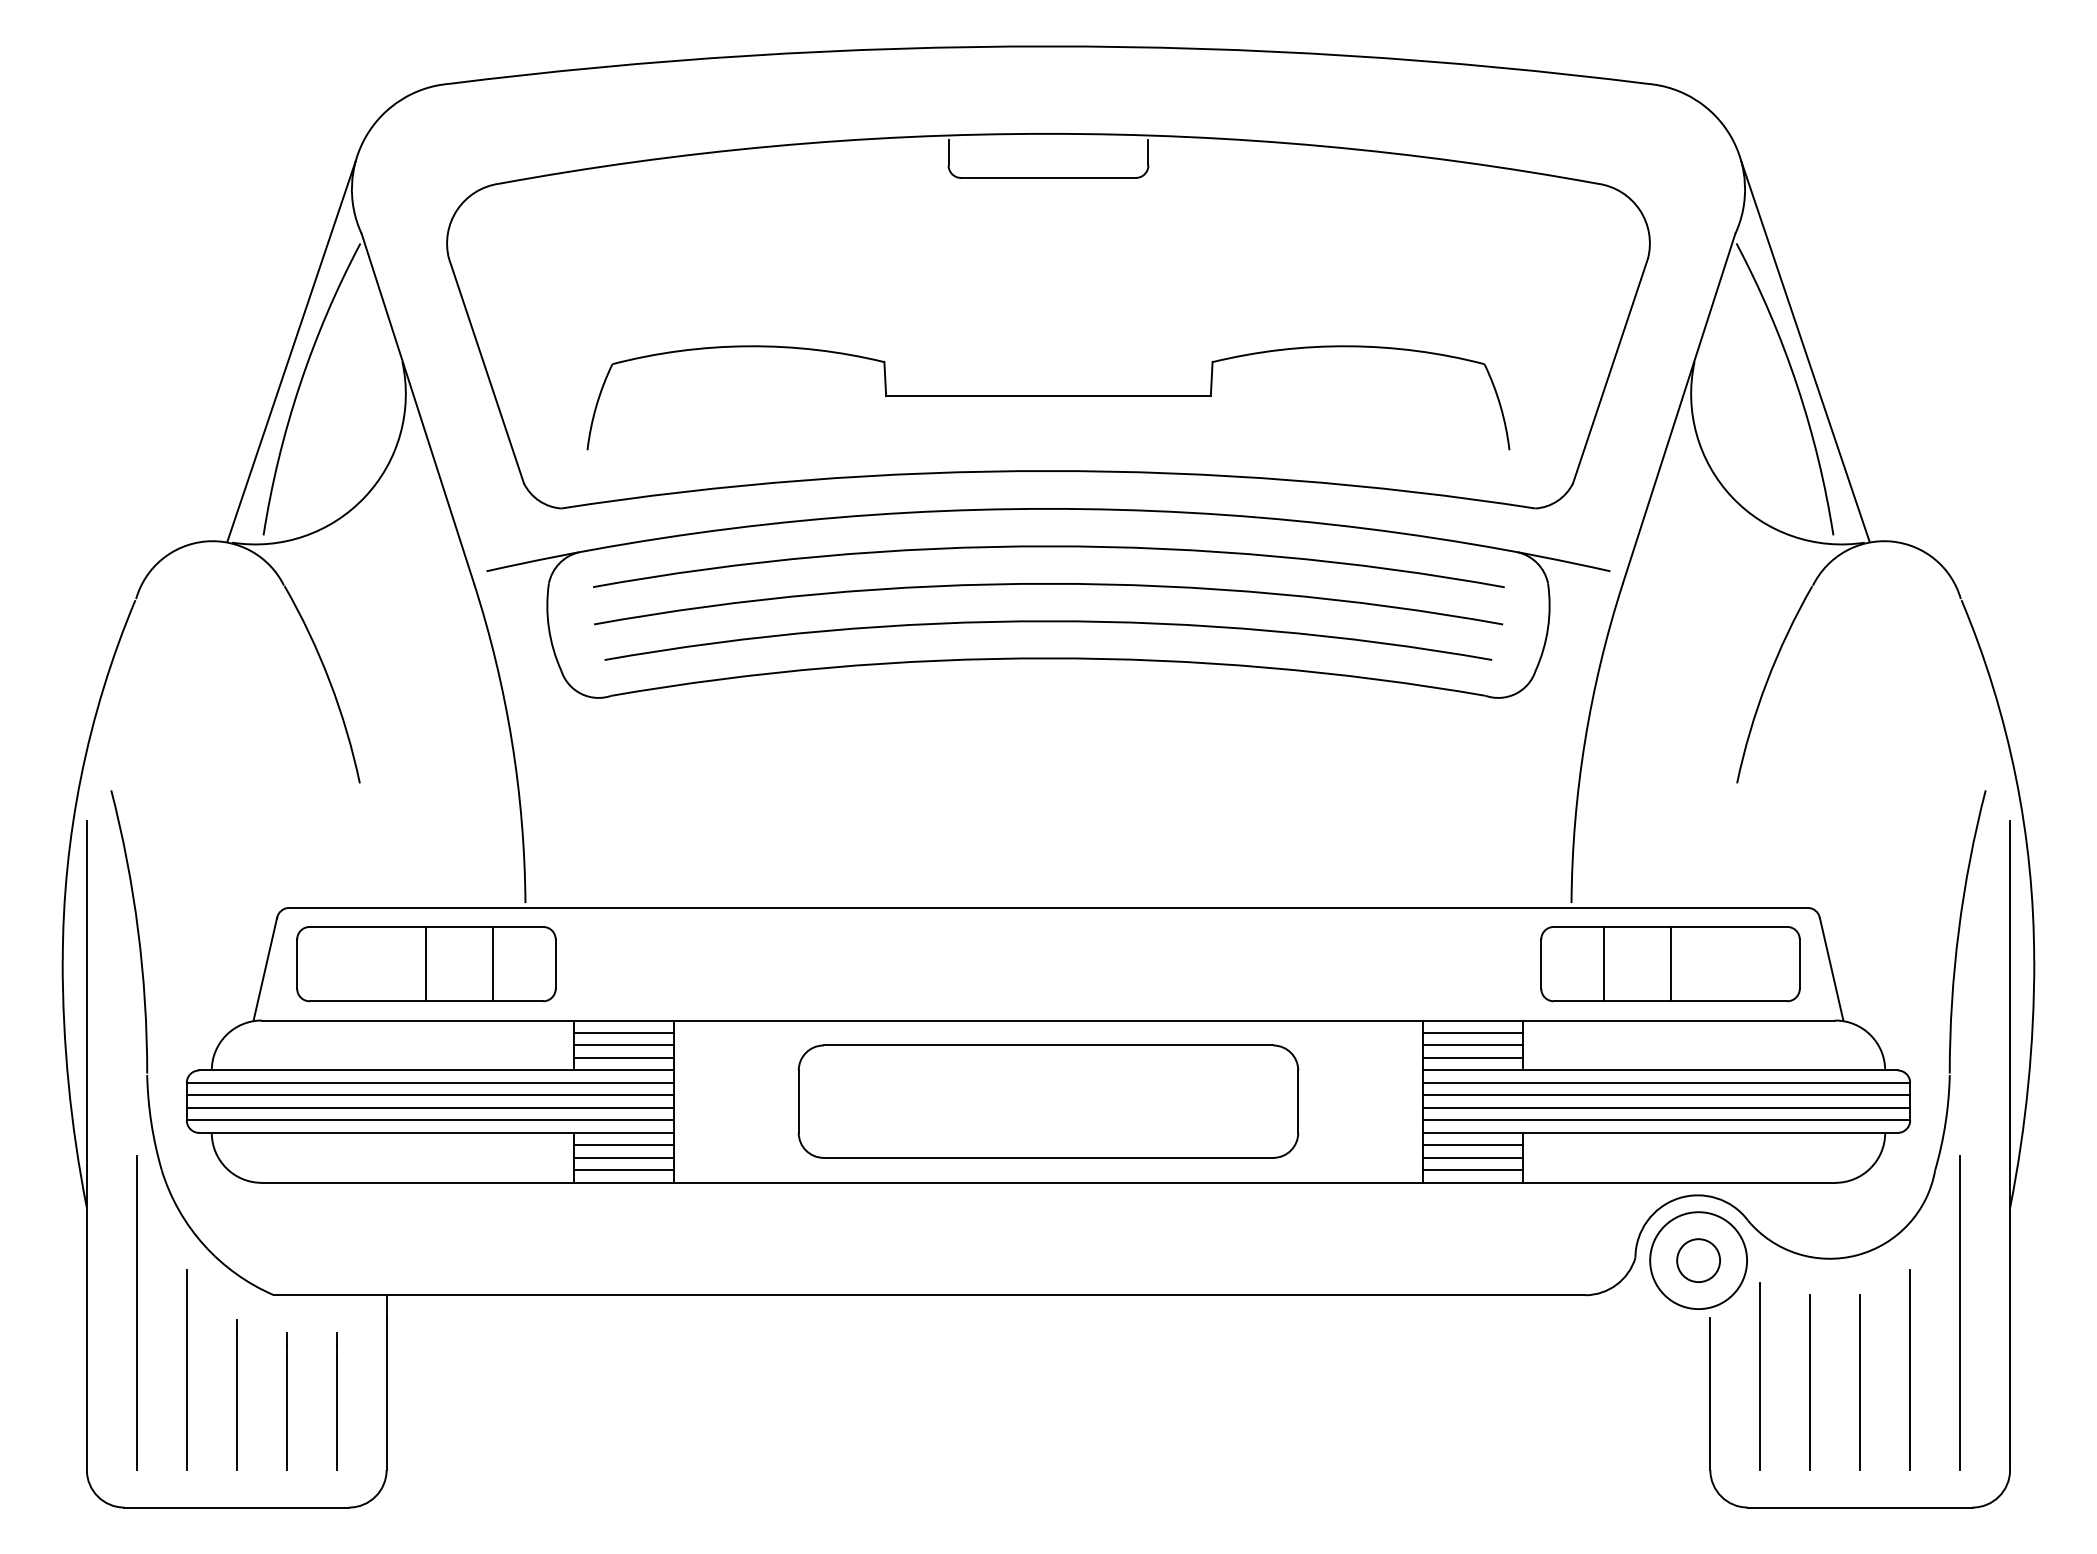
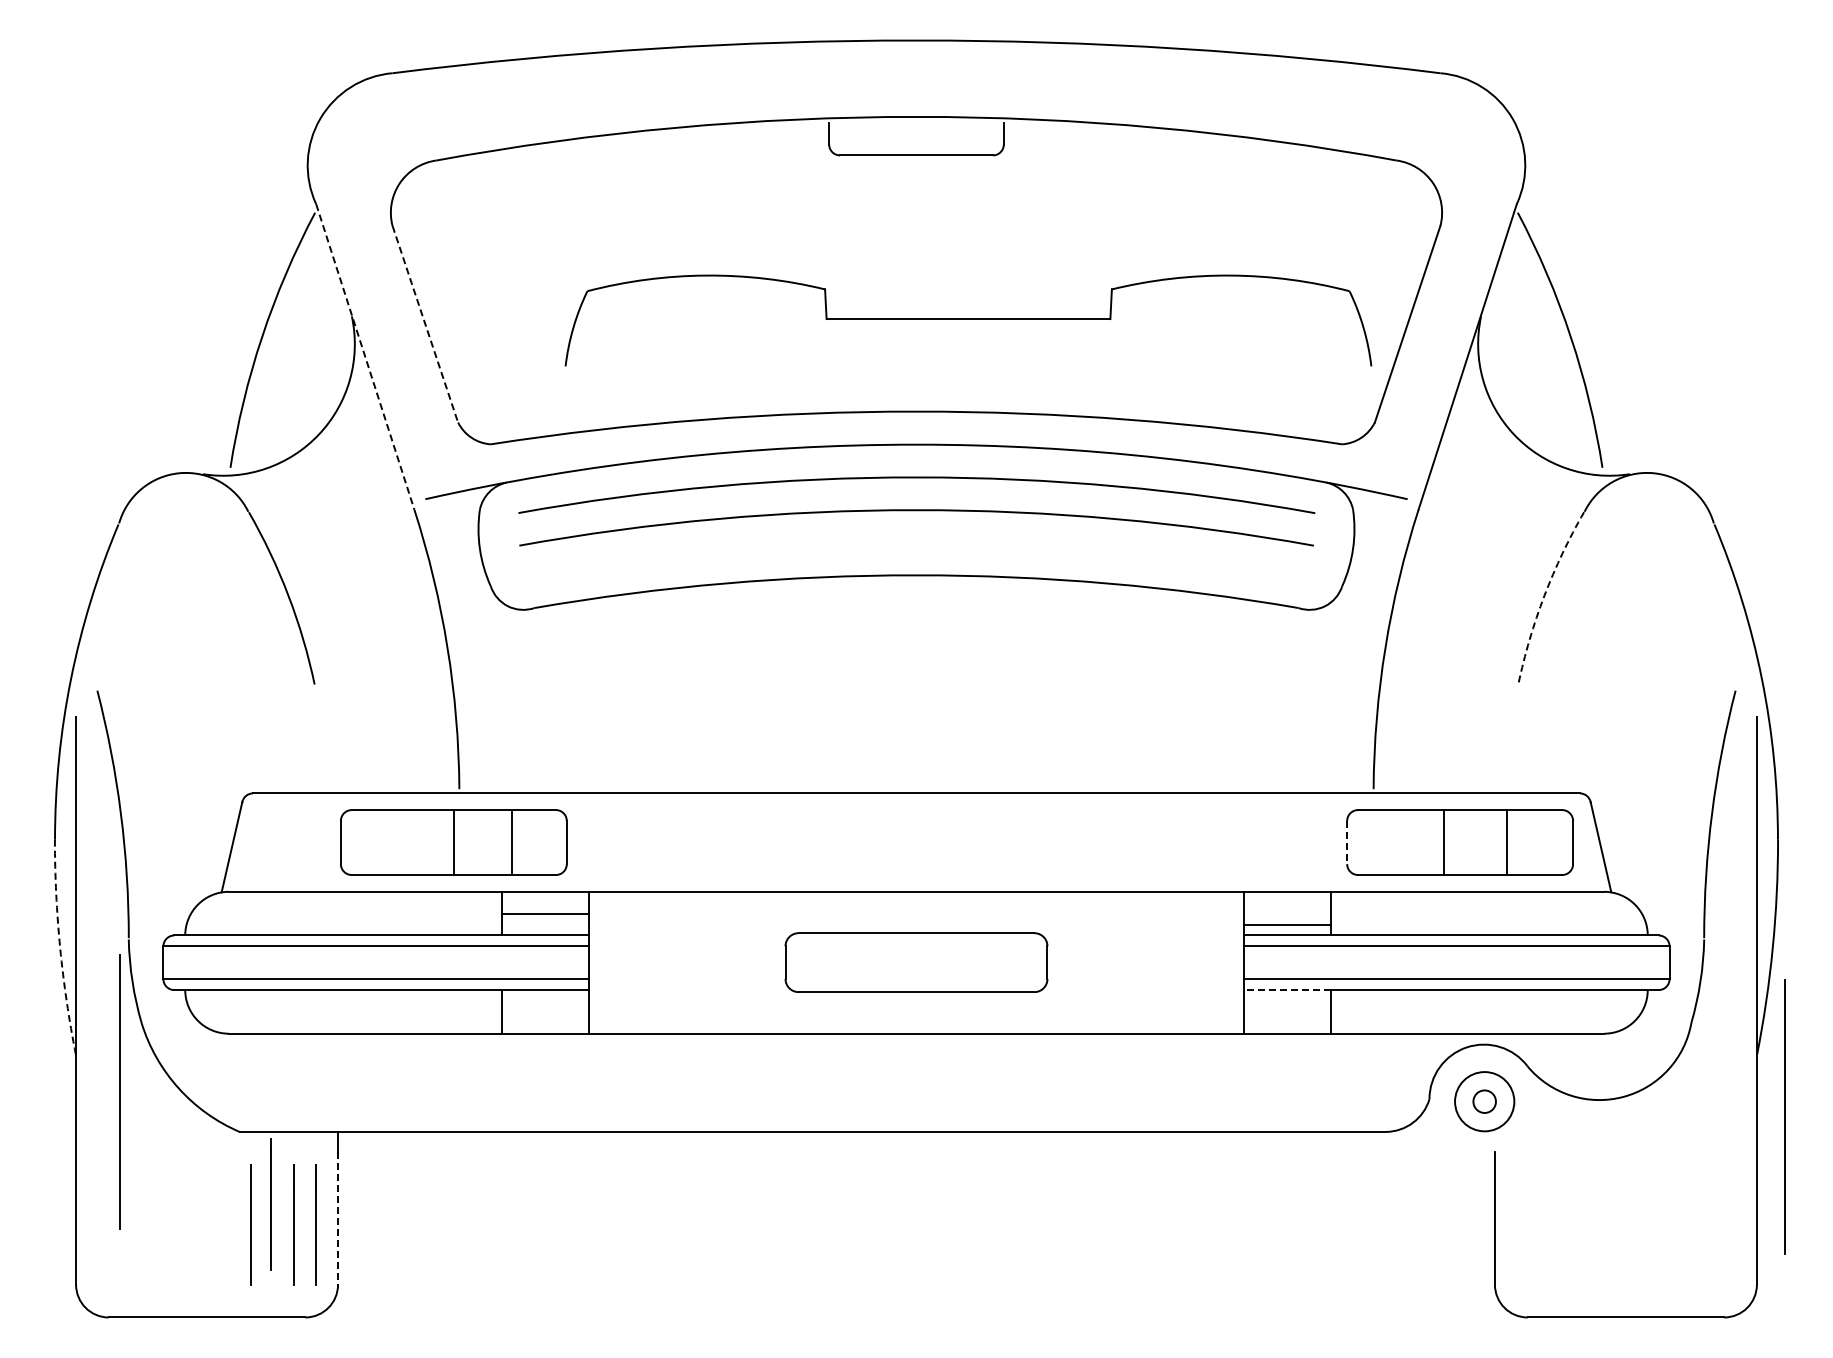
line: (291, 350) -> (254, 306), removed
line: (1805, 350) -> (1578, 306), removed
line: (486, 371) -> (425, 324), solid -> dashed
part: (1048, 397) -> (968, 320), moved
line: (418, 409) -> (365, 357), solid -> dashed
arc: (1048, 621) -> (916, 543), removed
arc: (1767, 681) -> (1544, 595), solid -> dashed
part: (426, 964) -> (453, 842), moved
line: (1541, 964) -> (1347, 842), solid -> dashed
line: (1603, 964) -> (1443, 842), moved
line: (1670, 964) -> (1507, 842), moved
line: (624, 1032) -> (545, 902), removed
line: (1472, 1032) -> (1287, 902), removed
line: (1472, 1045) -> (1287, 913), removed
line: (624, 1057) -> (545, 924), removed
arc: (69, 1084) -> (60, 947), solid -> dashed
line: (430, 1095) -> (376, 957), removed
line: (1666, 1095) -> (1456, 957), removed
part: (1048, 1101) -> (916, 962), size x0.6
line: (430, 1108) -> (376, 968), removed
line: (1666, 1108) -> (1456, 968), removed
line: (1472, 1133) -> (1287, 990), solid -> dashed
line: (624, 1144) -> (545, 1000), removed
line: (1472, 1144) -> (1287, 1000), removed
line: (624, 1157) -> (545, 1011), removed
line: (1472, 1157) -> (1287, 1011), removed
line: (624, 1170) -> (545, 1022), removed
line: (1472, 1170) -> (1287, 1022), removed
circle: (1698, 1260) -> (1484, 1101), size x0.6
circle: (1698, 1260) -> (1484, 1101), size x0.7
line: (136, 1313) -> (119, 1091), moved
line: (1959, 1313) -> (1784, 1116), moved
line: (186, 1370) -> (163, 1197), removed
line: (1910, 1370) -> (1669, 1197), removed
line: (1760, 1375) -> (1538, 1202), removed
line: (1859, 1381) -> (1625, 1207), removed
line: (1809, 1382) -> (1581, 1208), removed
line: (387, 1394) -> (338, 1218), solid -> dashed
line: (236, 1395) -> (270, 1204), moved
line: (360, 1401) -> (315, 1224), added

